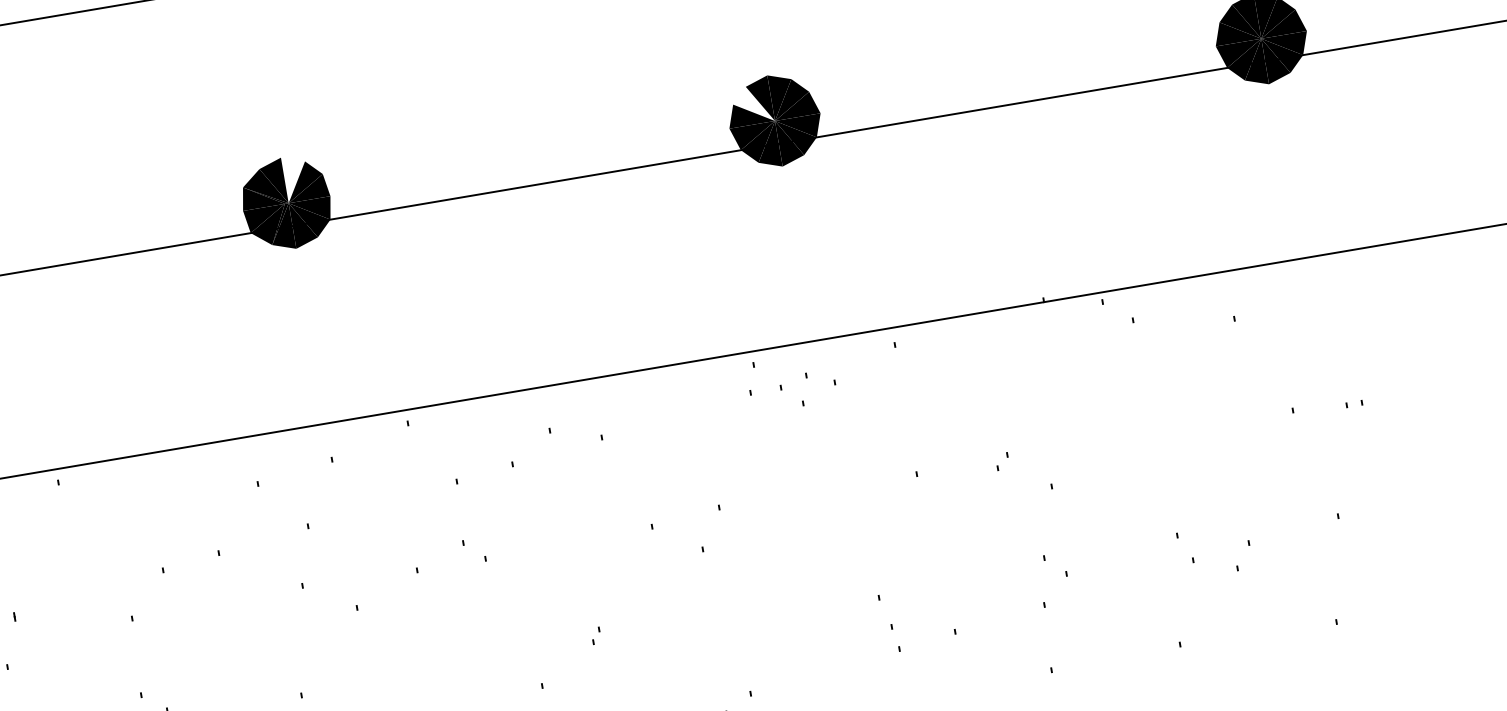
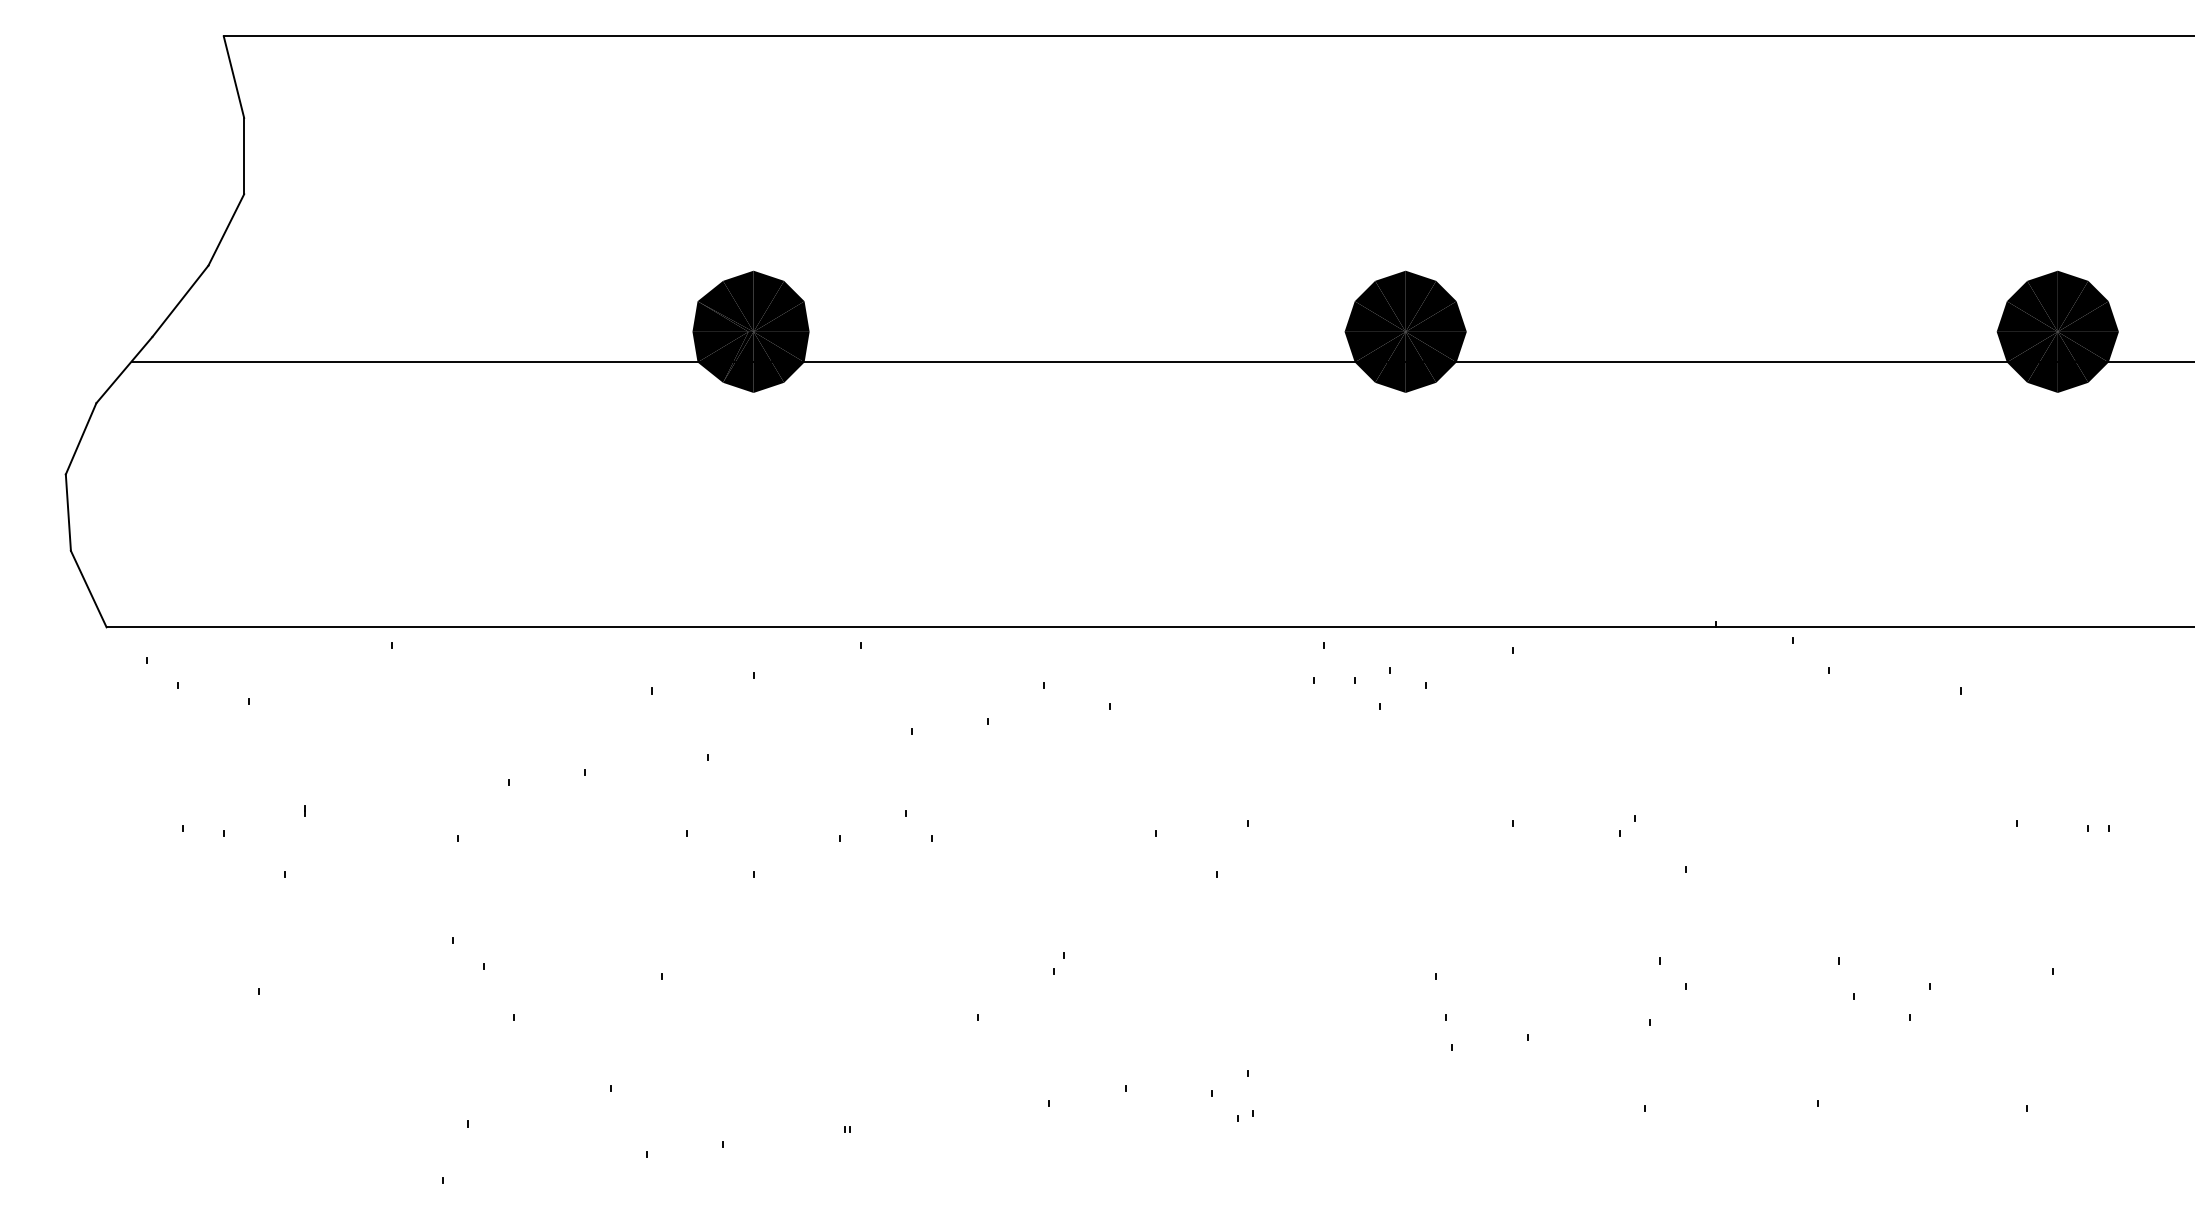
fill: (752, 104) -> (1379, 305), added
fill: (295, 178) -> (768, 300), added

